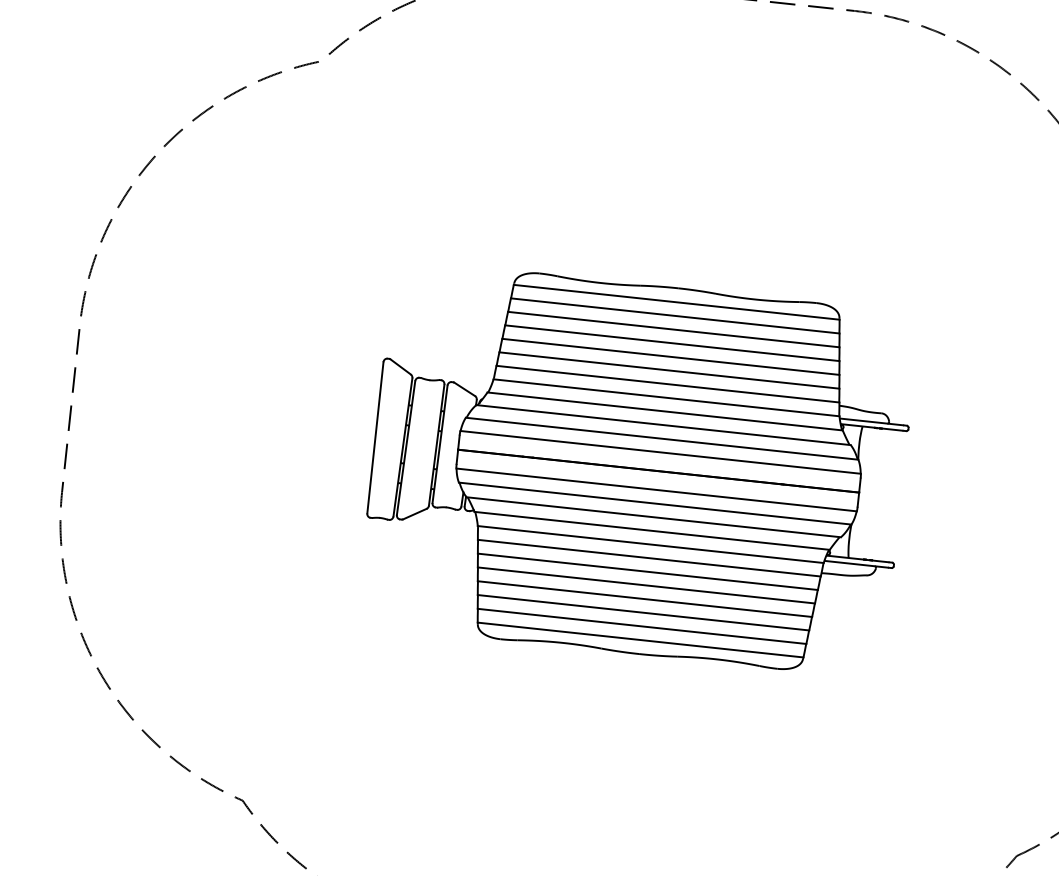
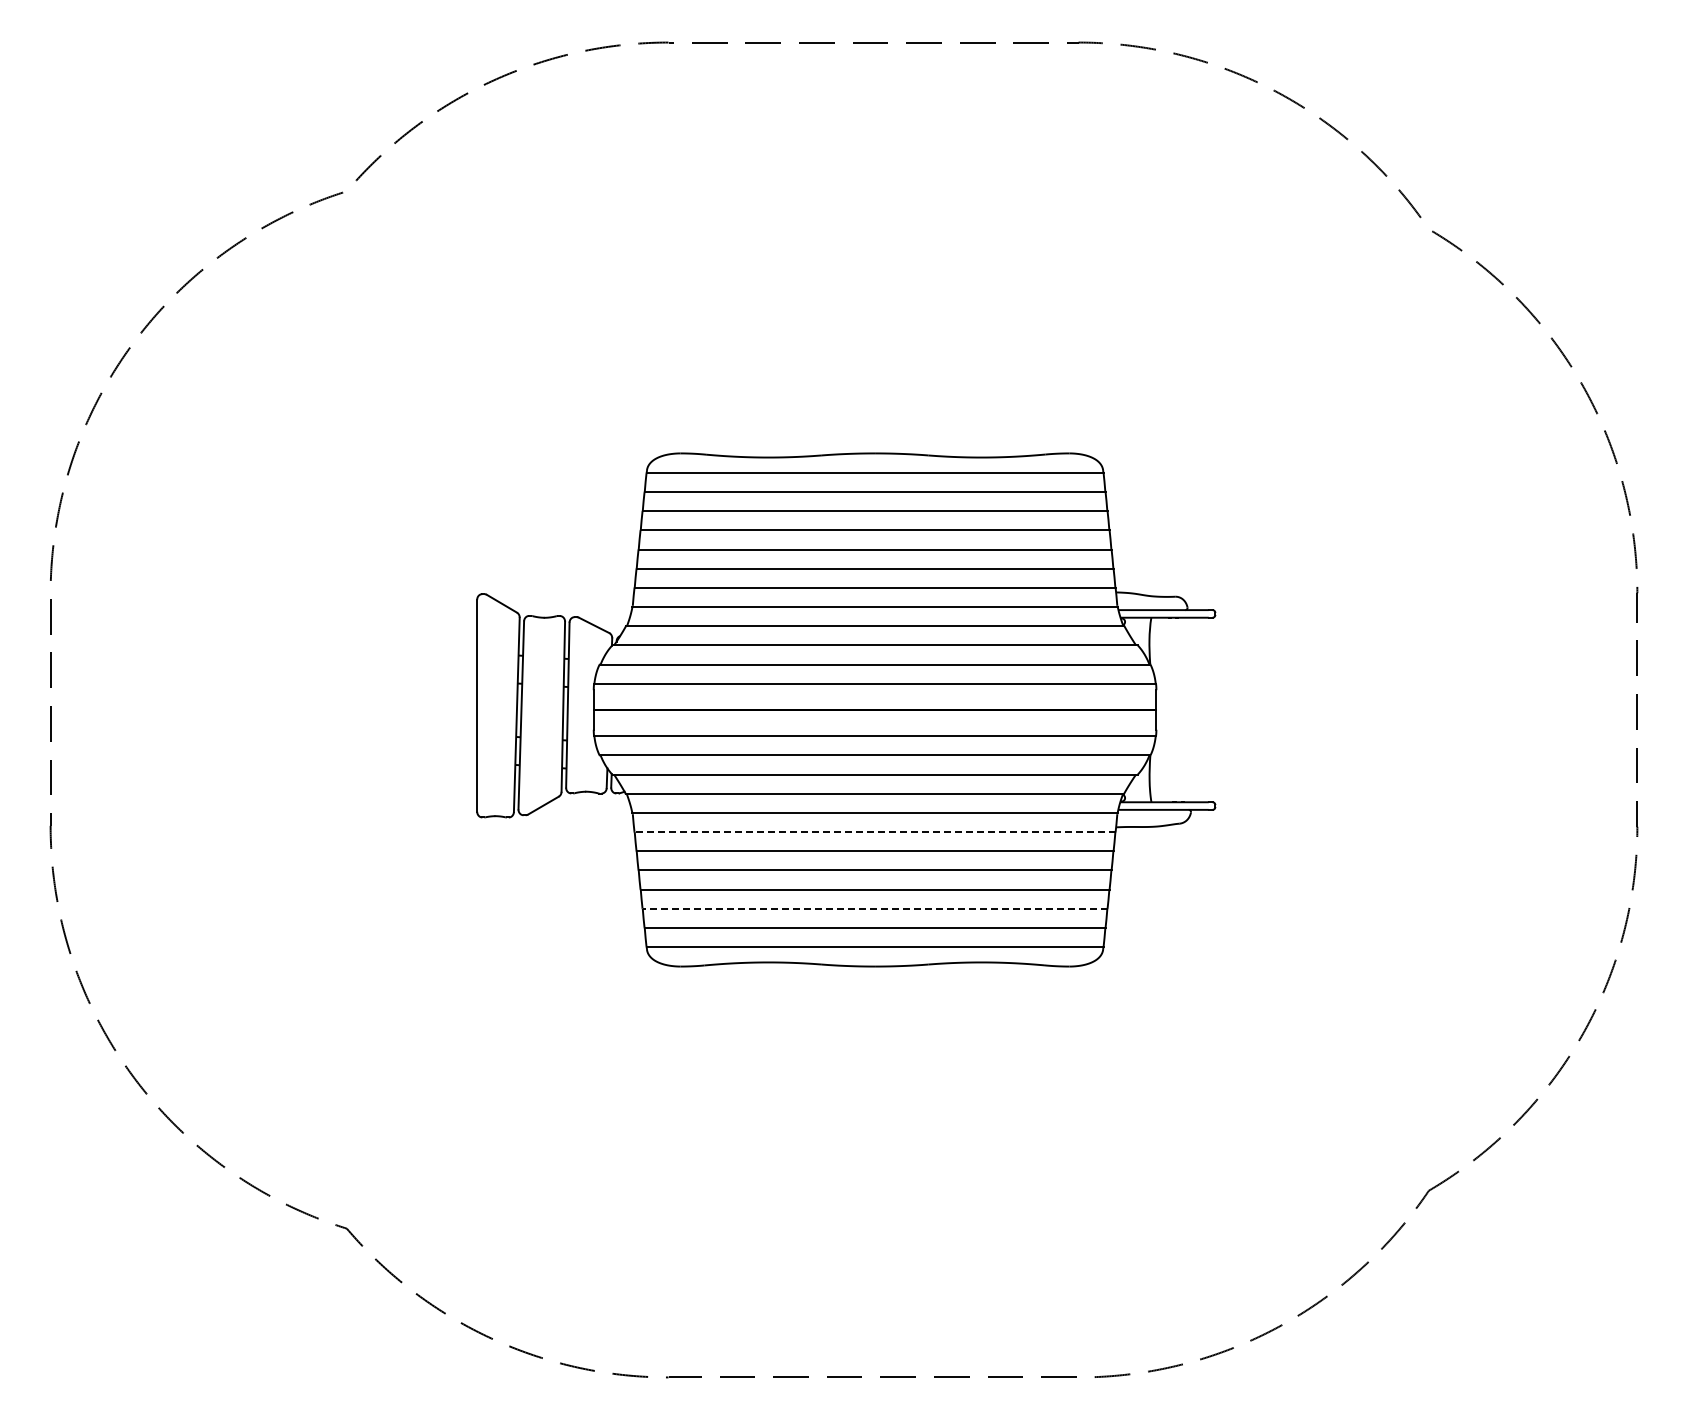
line: (649, 558) -> (875, 832), solid -> dashed
line: (643, 612) -> (875, 908), solid -> dashed

